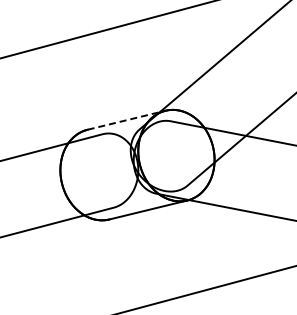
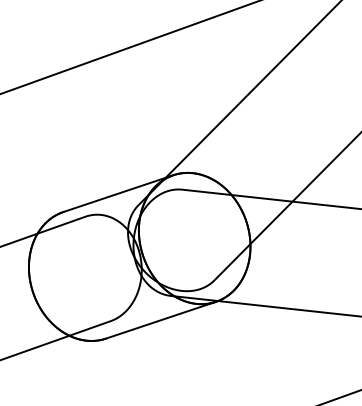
line: (126, 120) -> (118, 193), dashed -> solid

